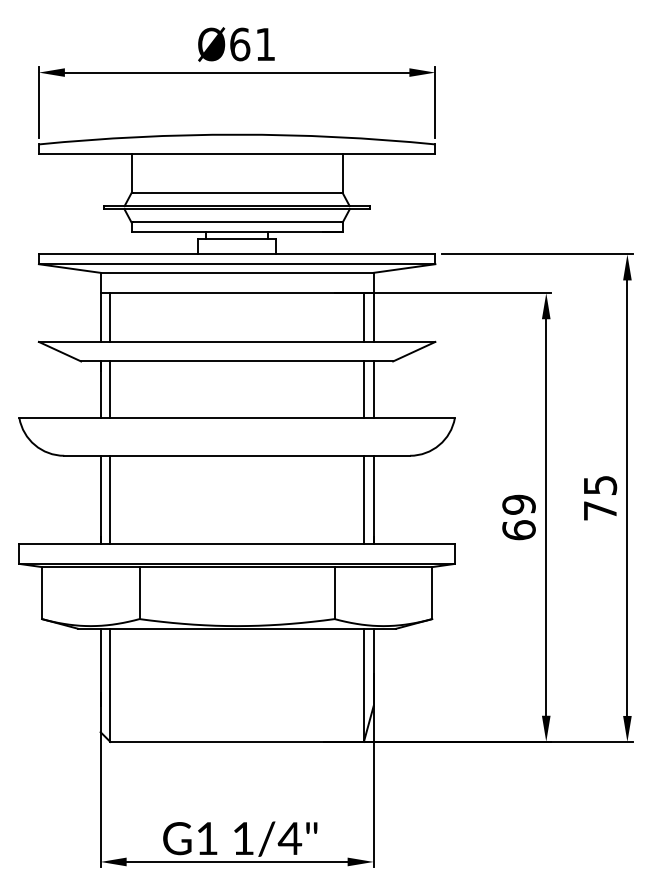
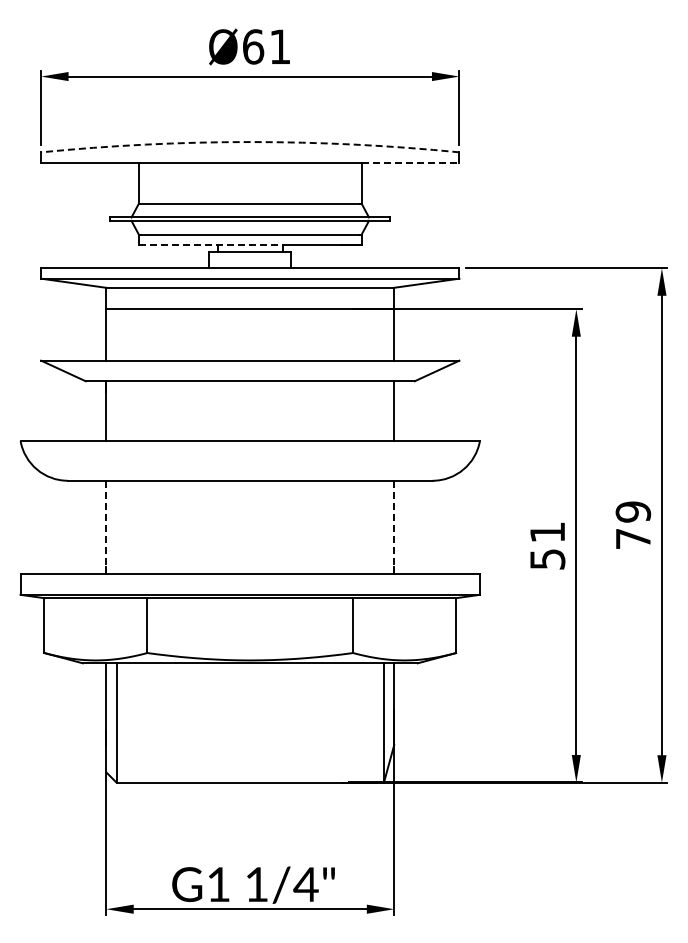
arc: (237, 135) -> (250, 142), solid -> dashed
line: (389, 154) -> (410, 162), solid -> dashed
line: (199, 231) -> (210, 244), solid -> dashed
line: (110, 317) -> (116, 334), removed
line: (363, 317) -> (383, 334), removed
line: (110, 390) -> (116, 411), removed
line: (363, 390) -> (383, 411), removed
text: (599, 484) -> (632, 511), 75 -> 79
line: (100, 500) -> (106, 527), solid -> dashed
line: (110, 500) -> (116, 527), removed
line: (363, 500) -> (383, 527), removed
line: (373, 500) -> (394, 527), solid -> dashed
text: (518, 517) -> (547, 545), 69 -> 51

